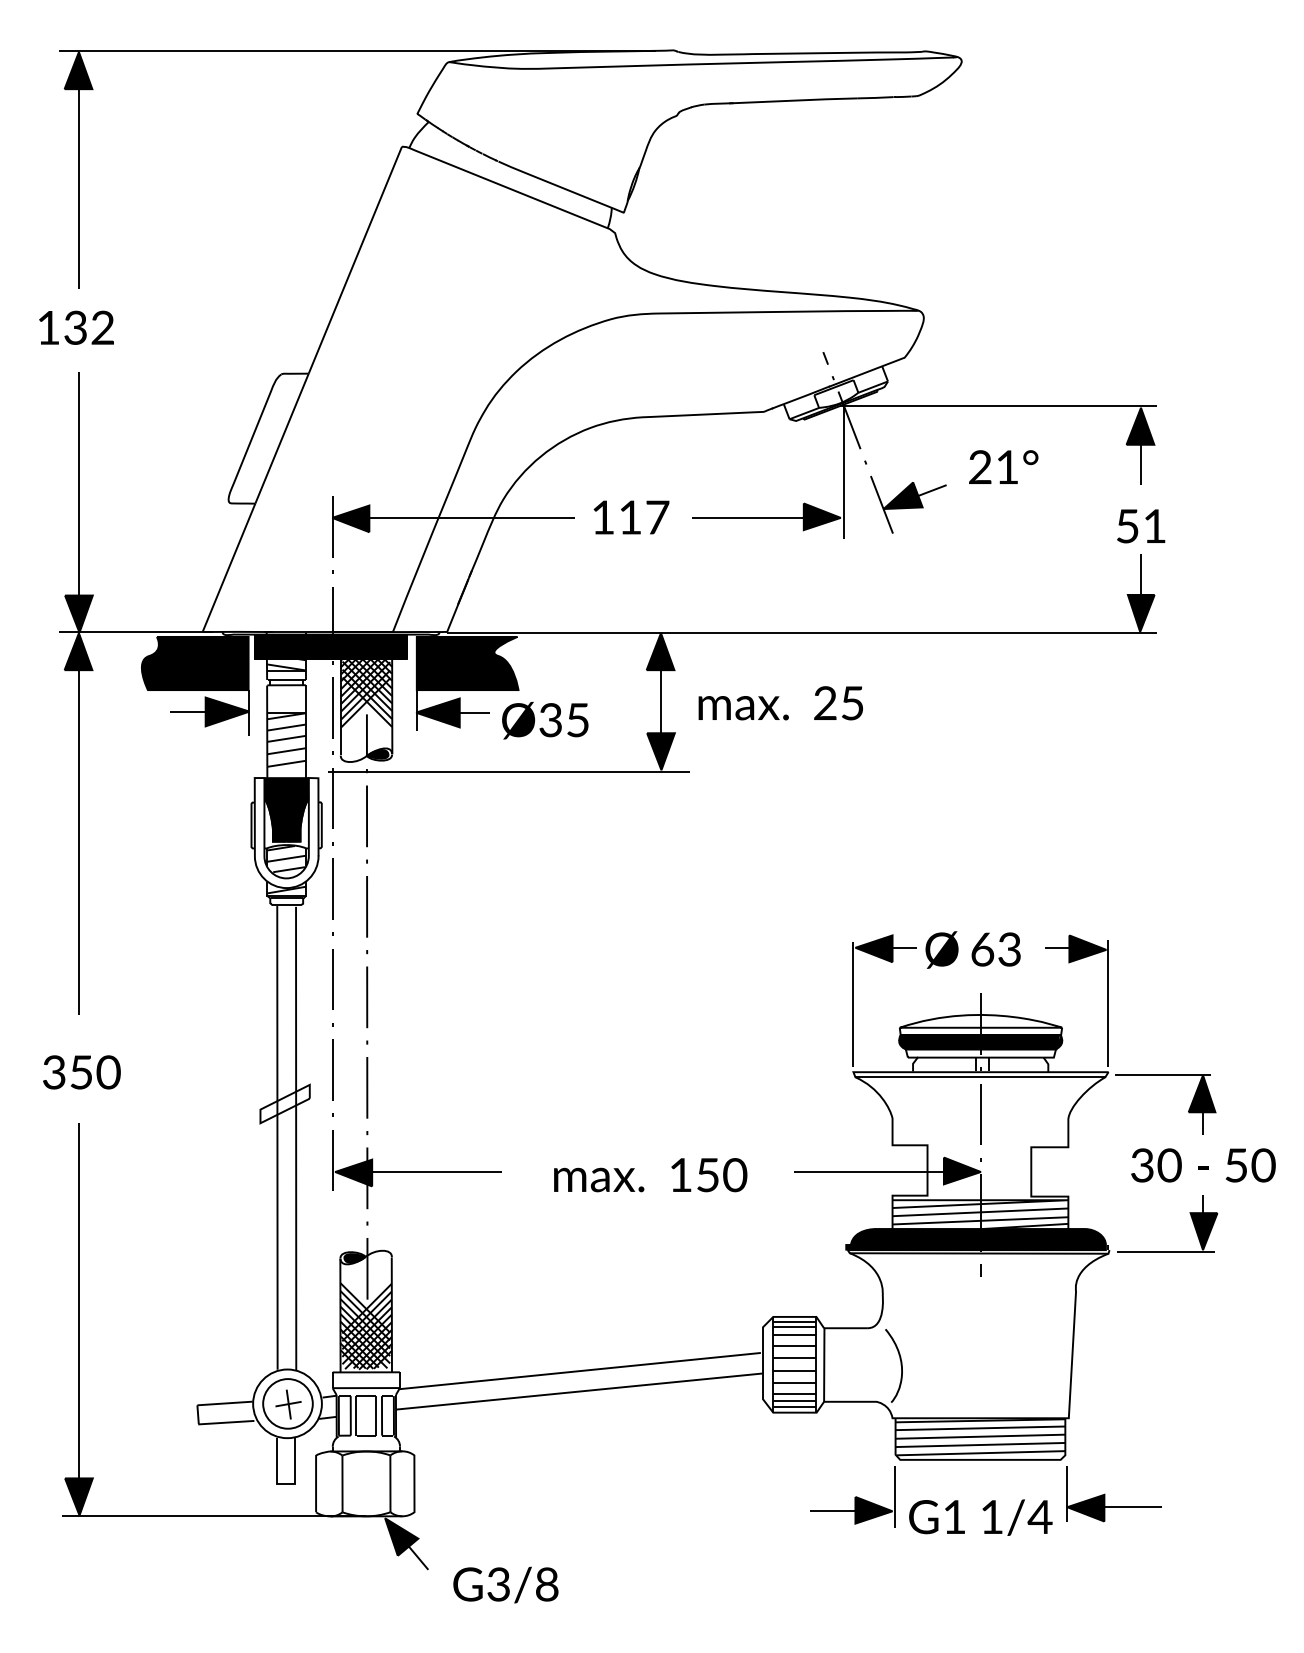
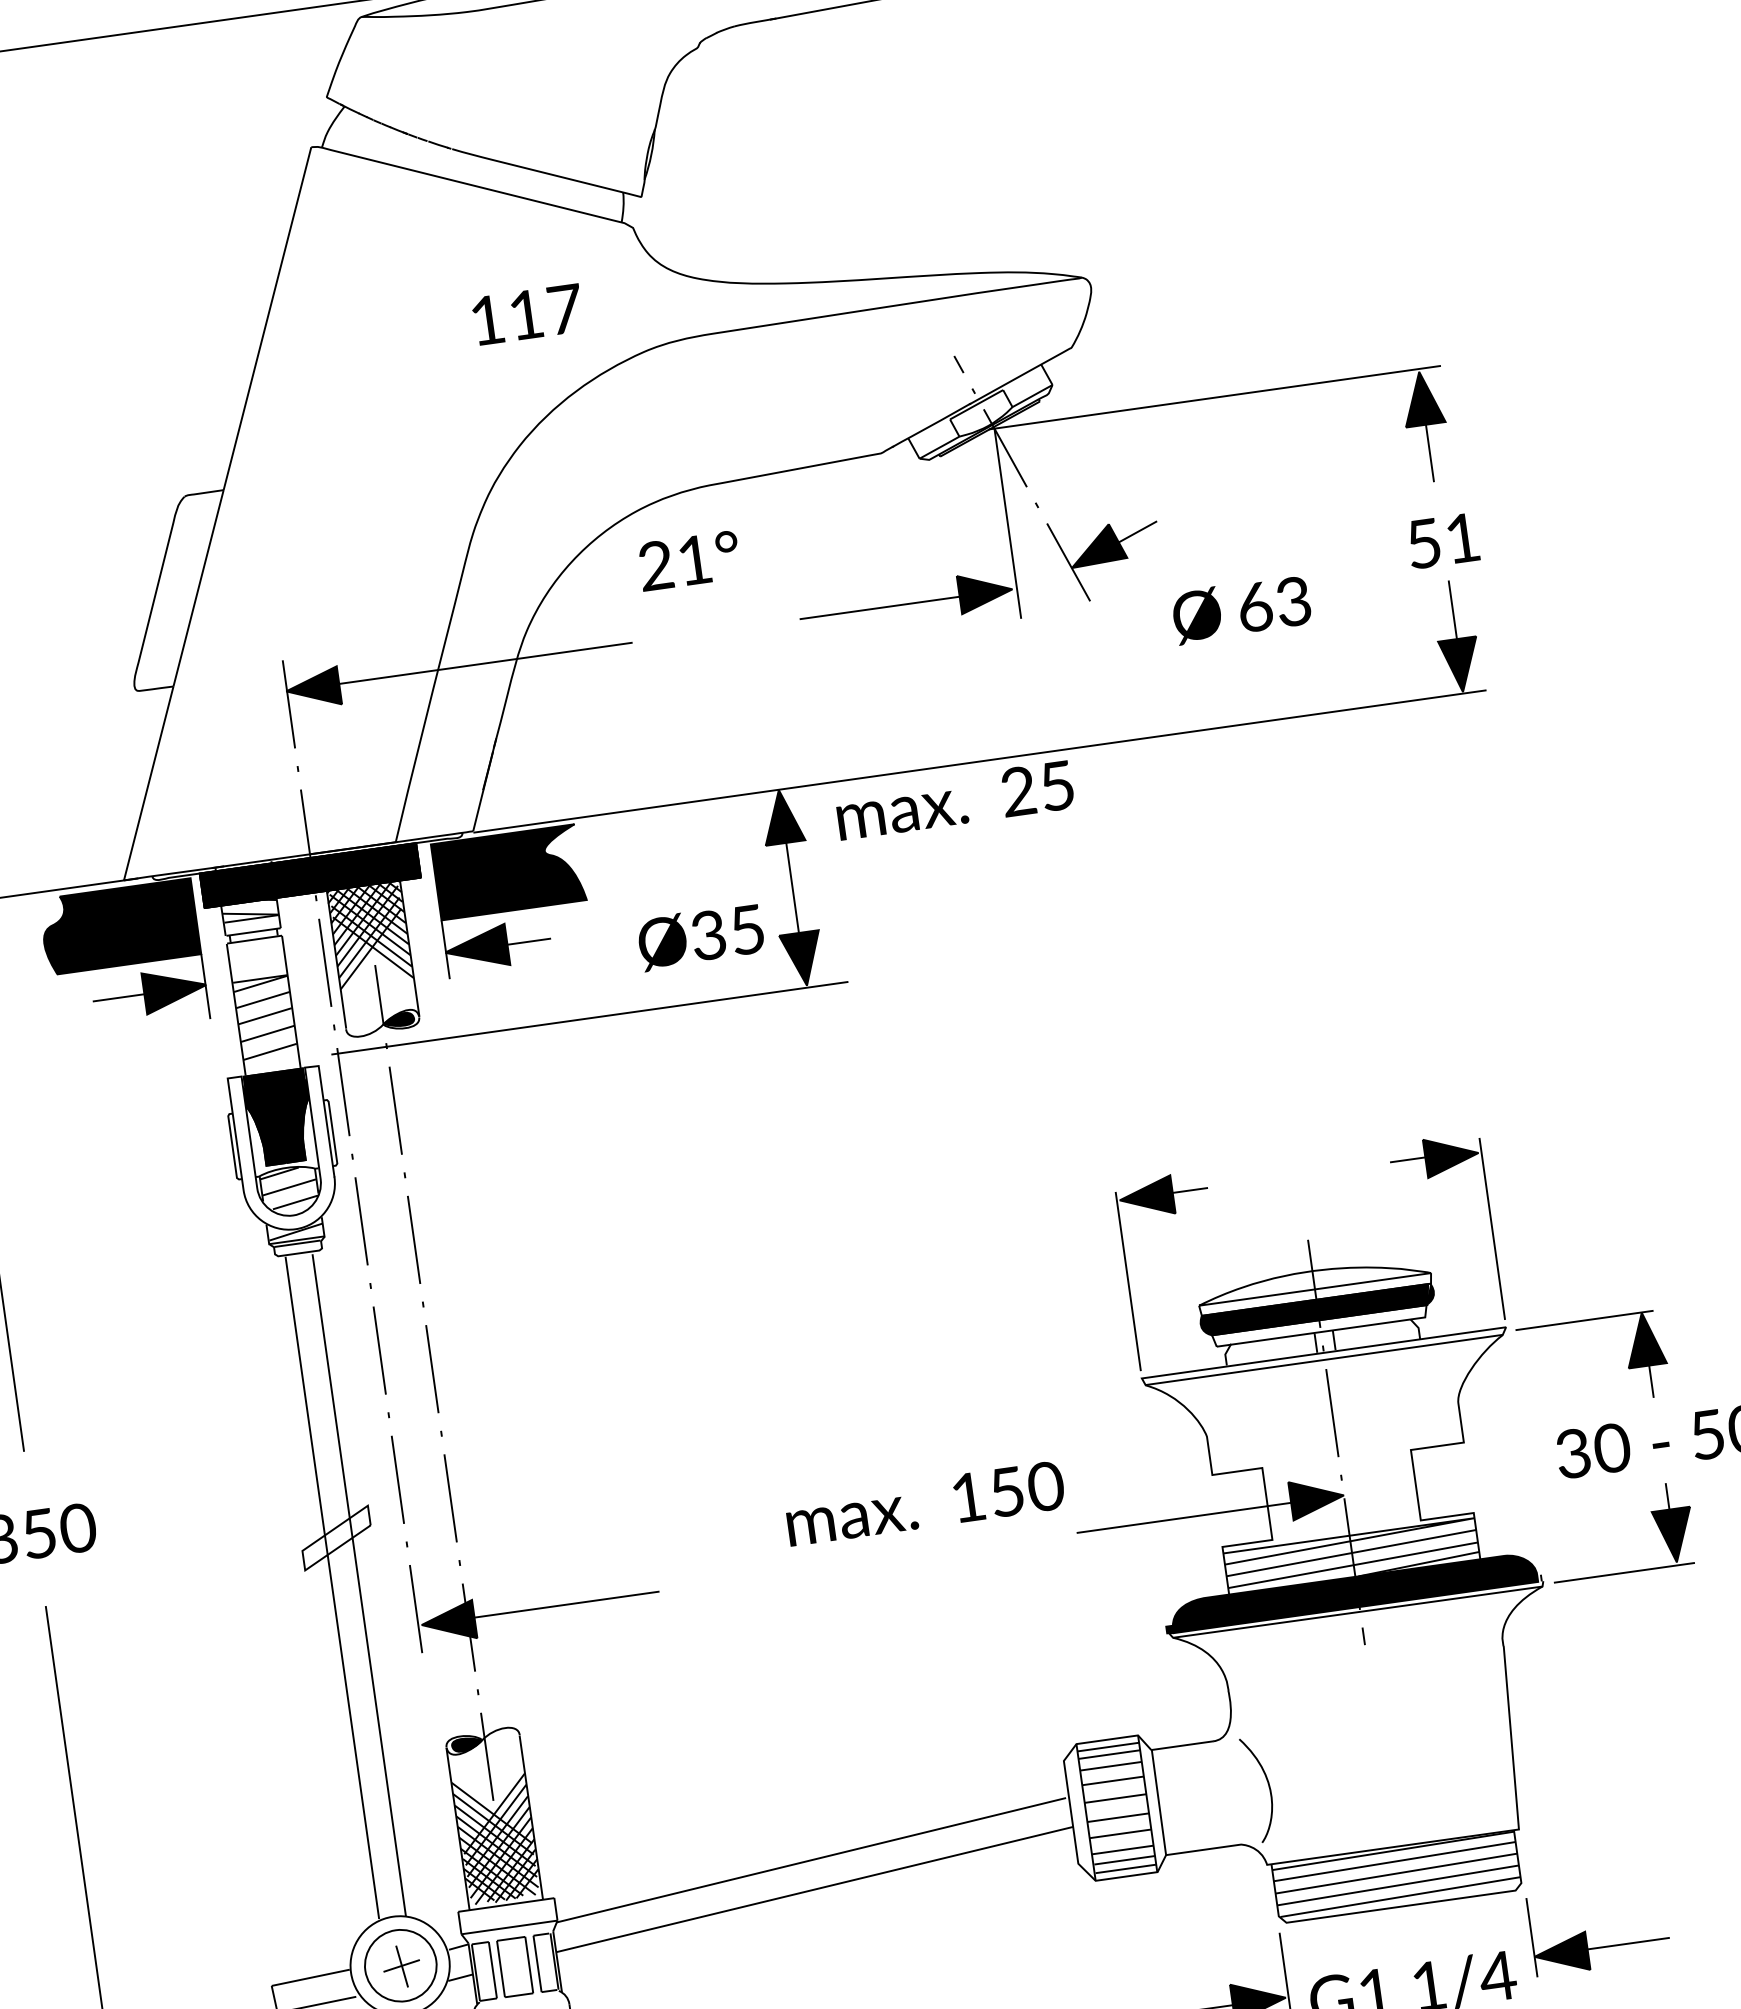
text: (1003, 466) -> (688, 559), moved
text: (631, 517) -> (527, 314), moved
text: (780, 703) -> (954, 800), moved
text: (545, 720) -> (701, 936), moved
text: (972, 949) -> (1240, 609), moved
text: (650, 1175) -> (925, 1504), moved

